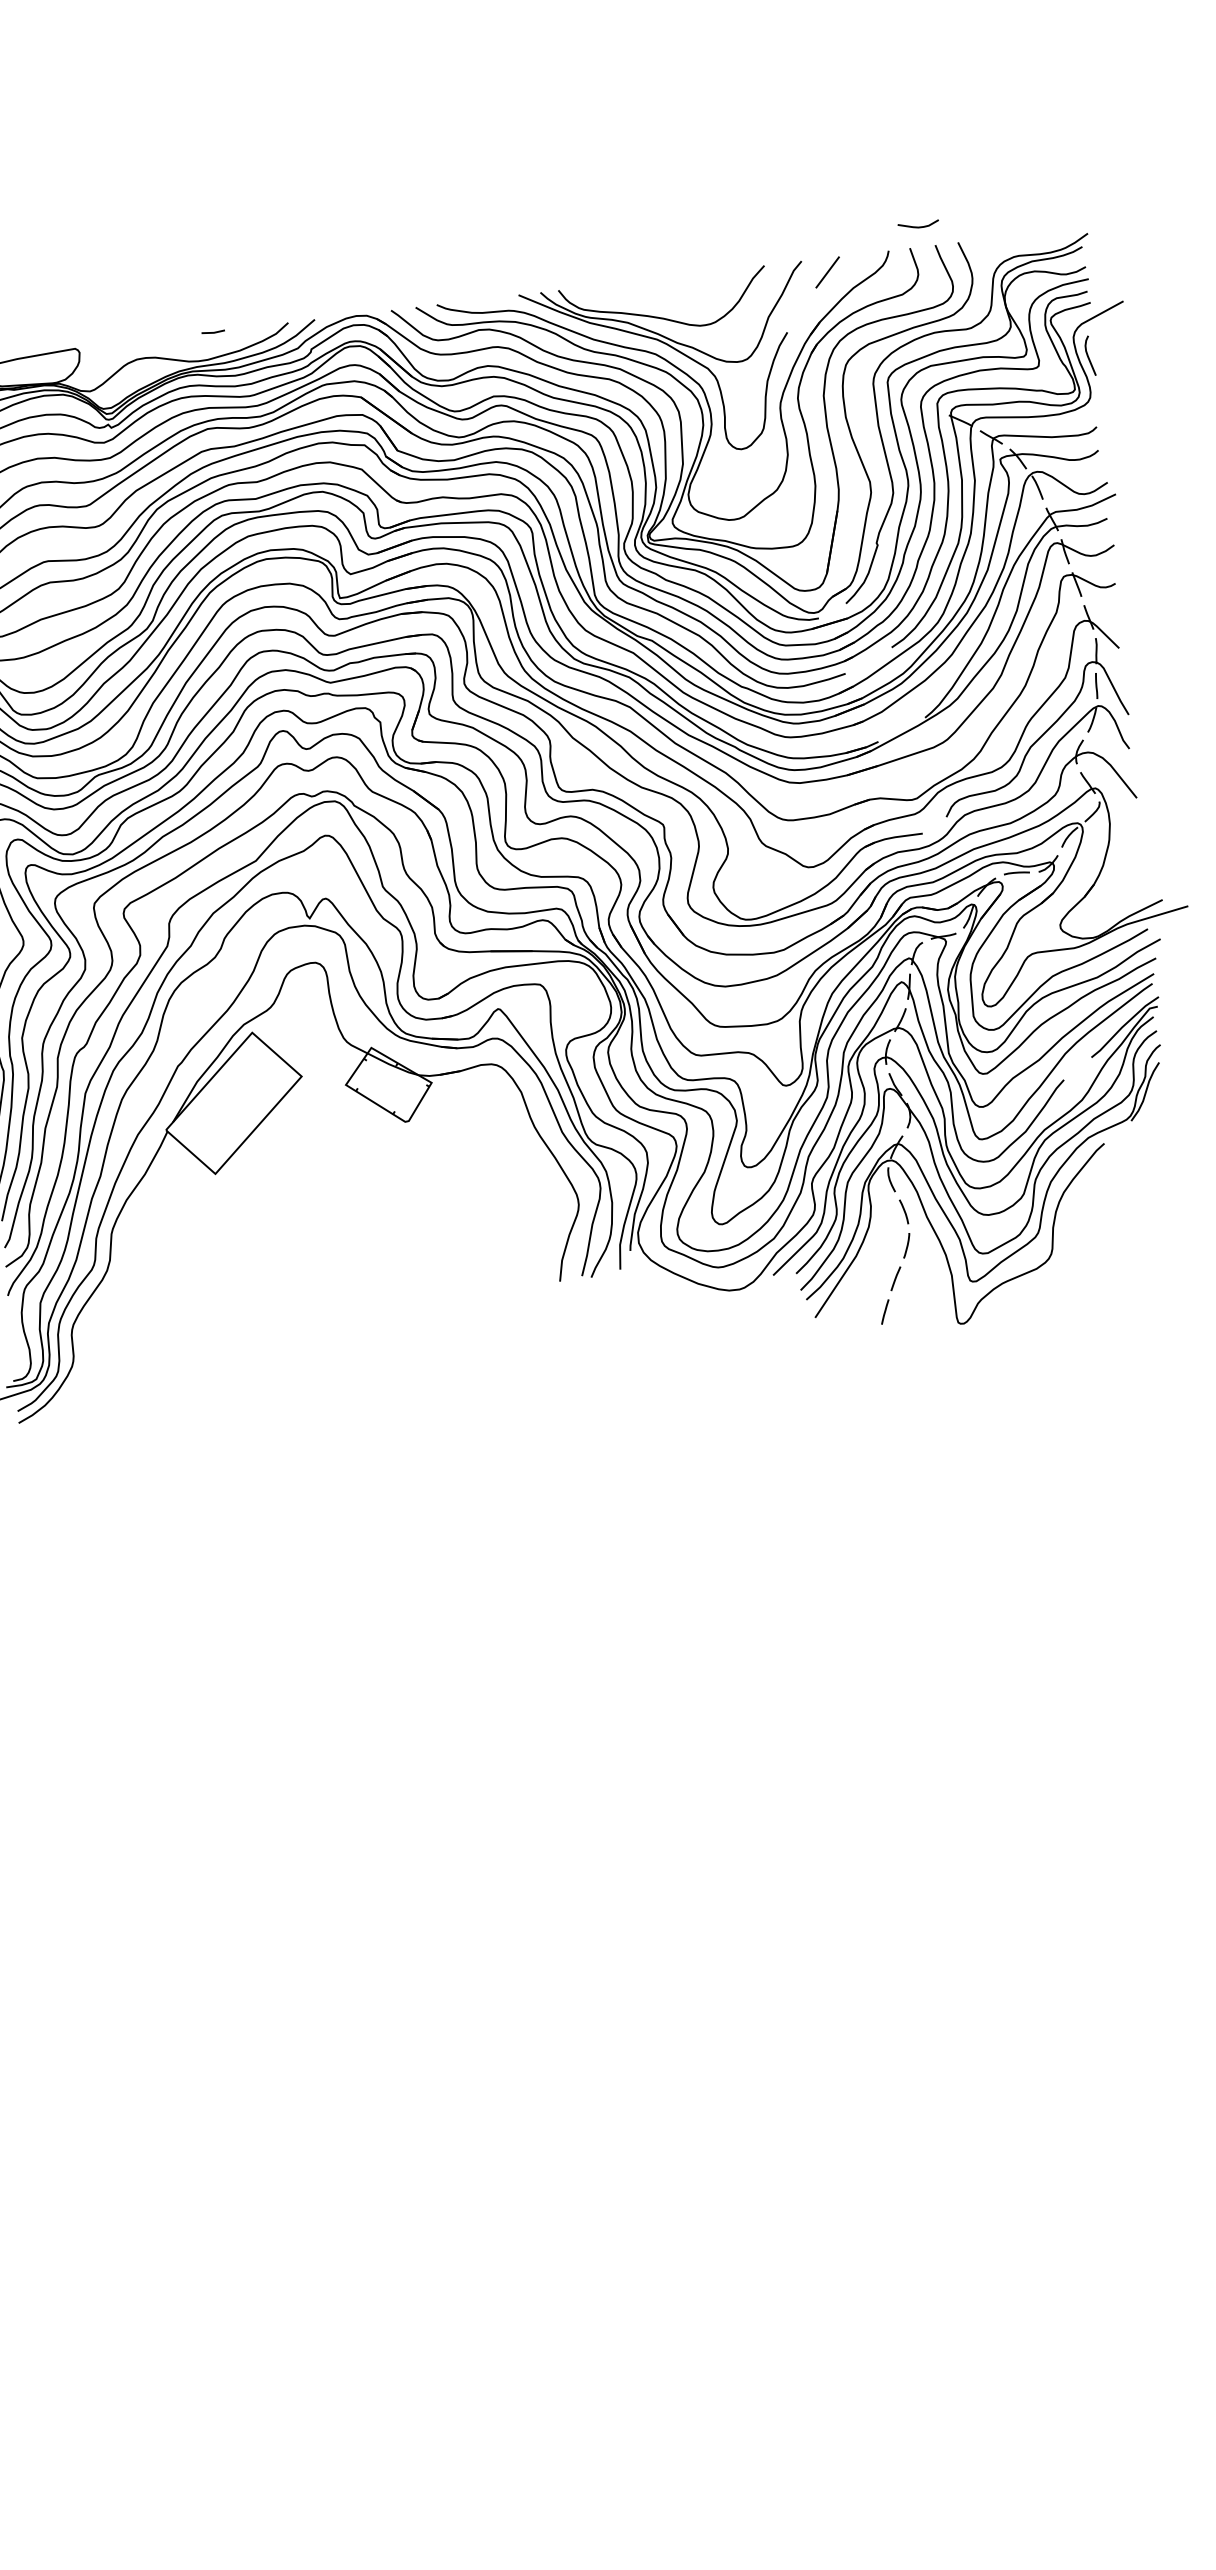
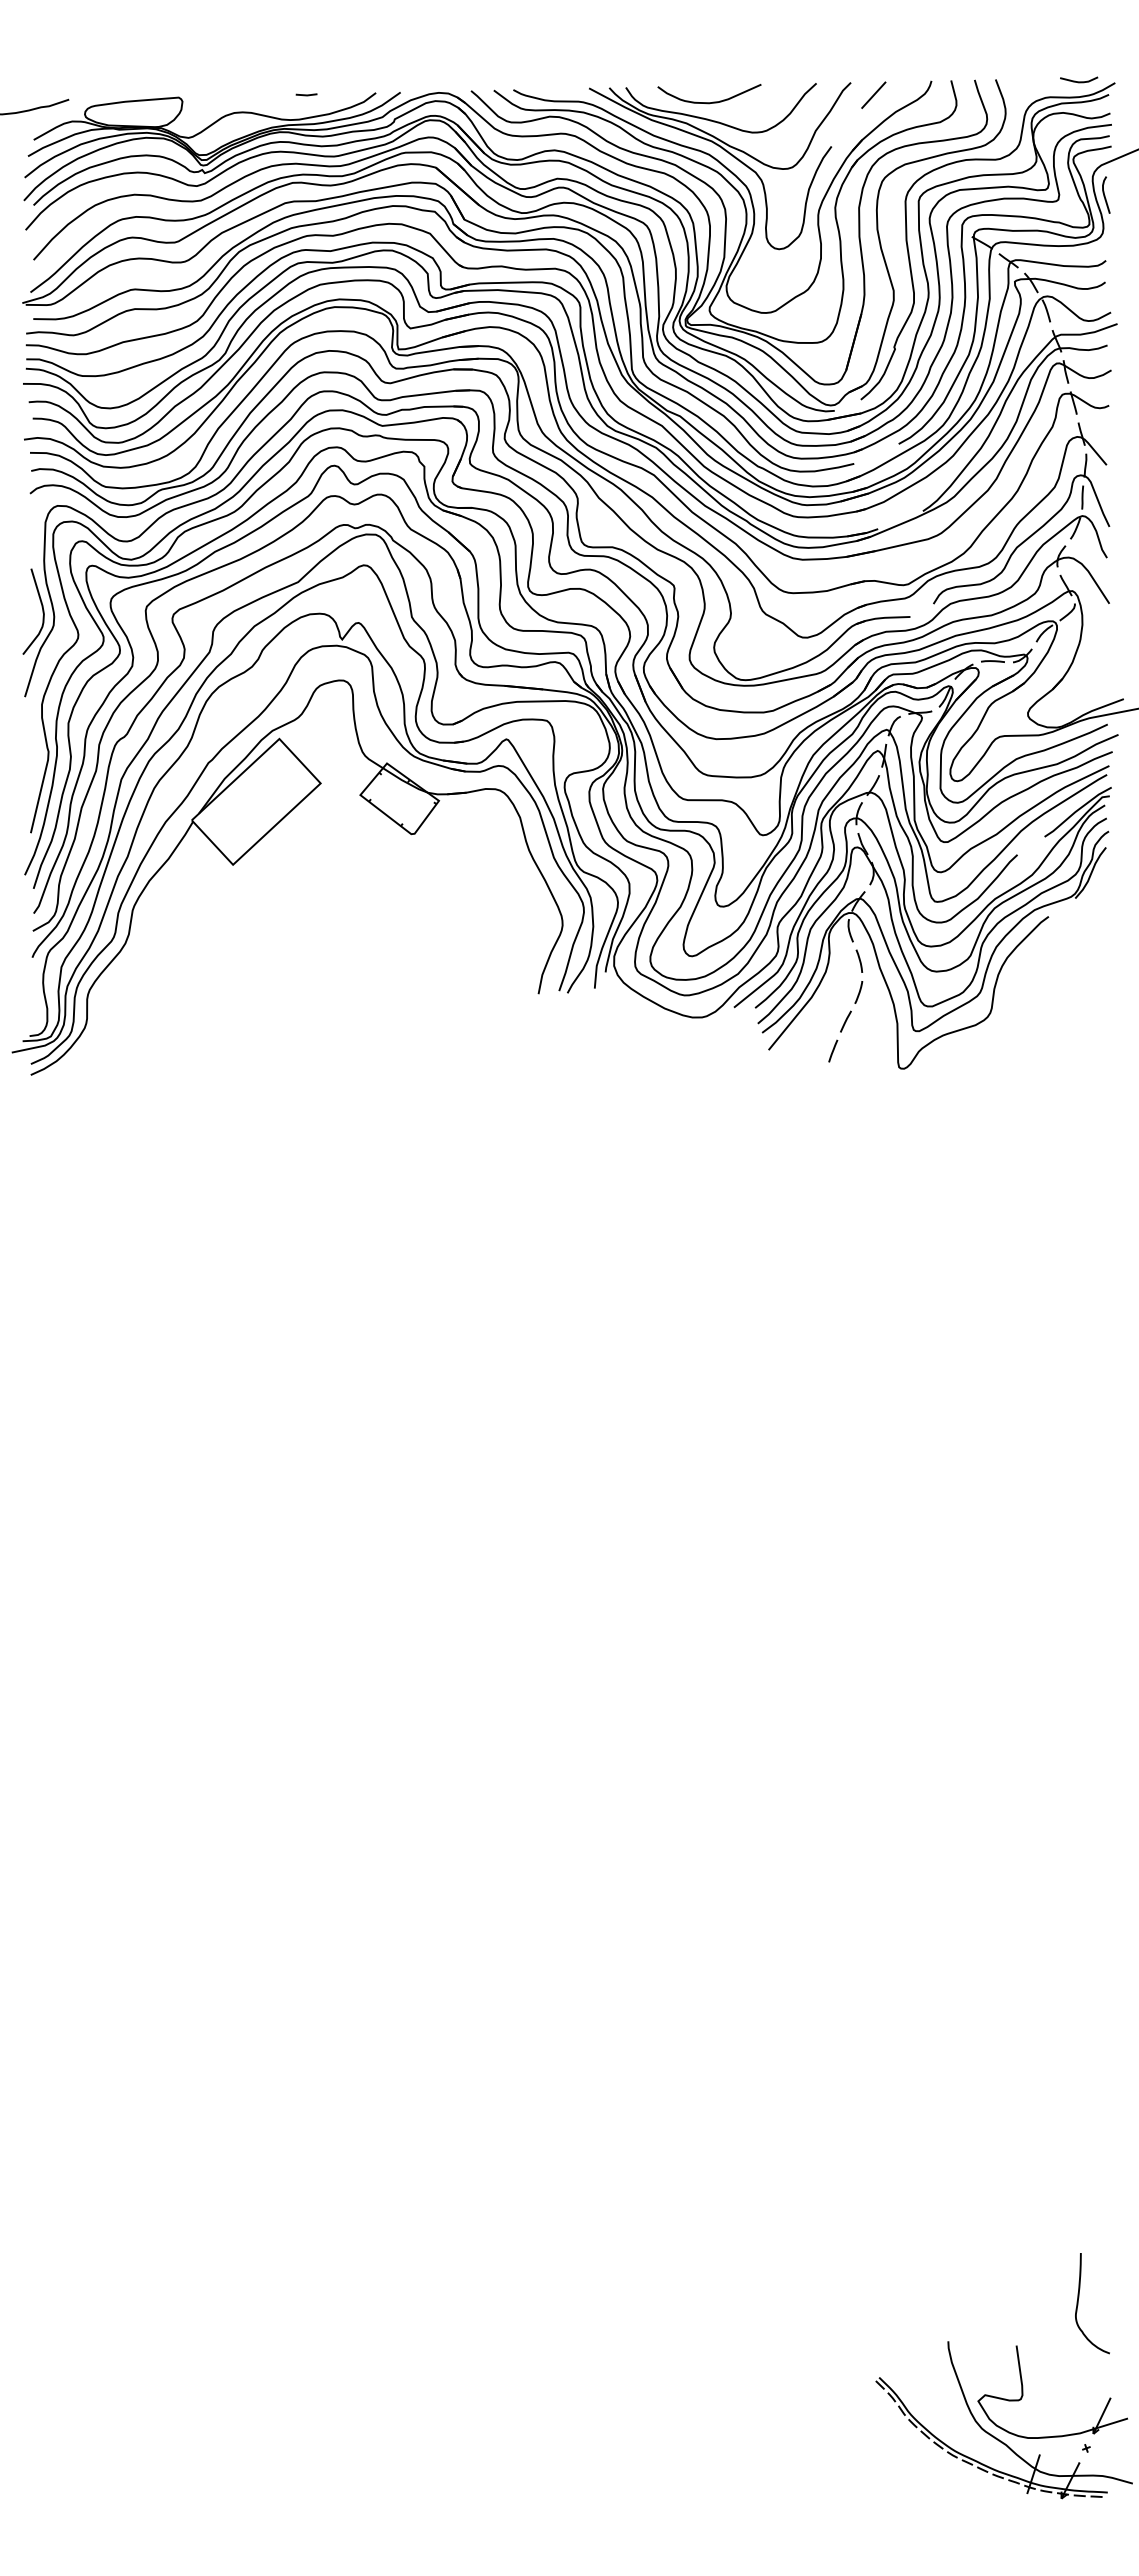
curve: (919, 226) -> (1079, 81), moved
curve: (650, 297) -> (709, 102), added

